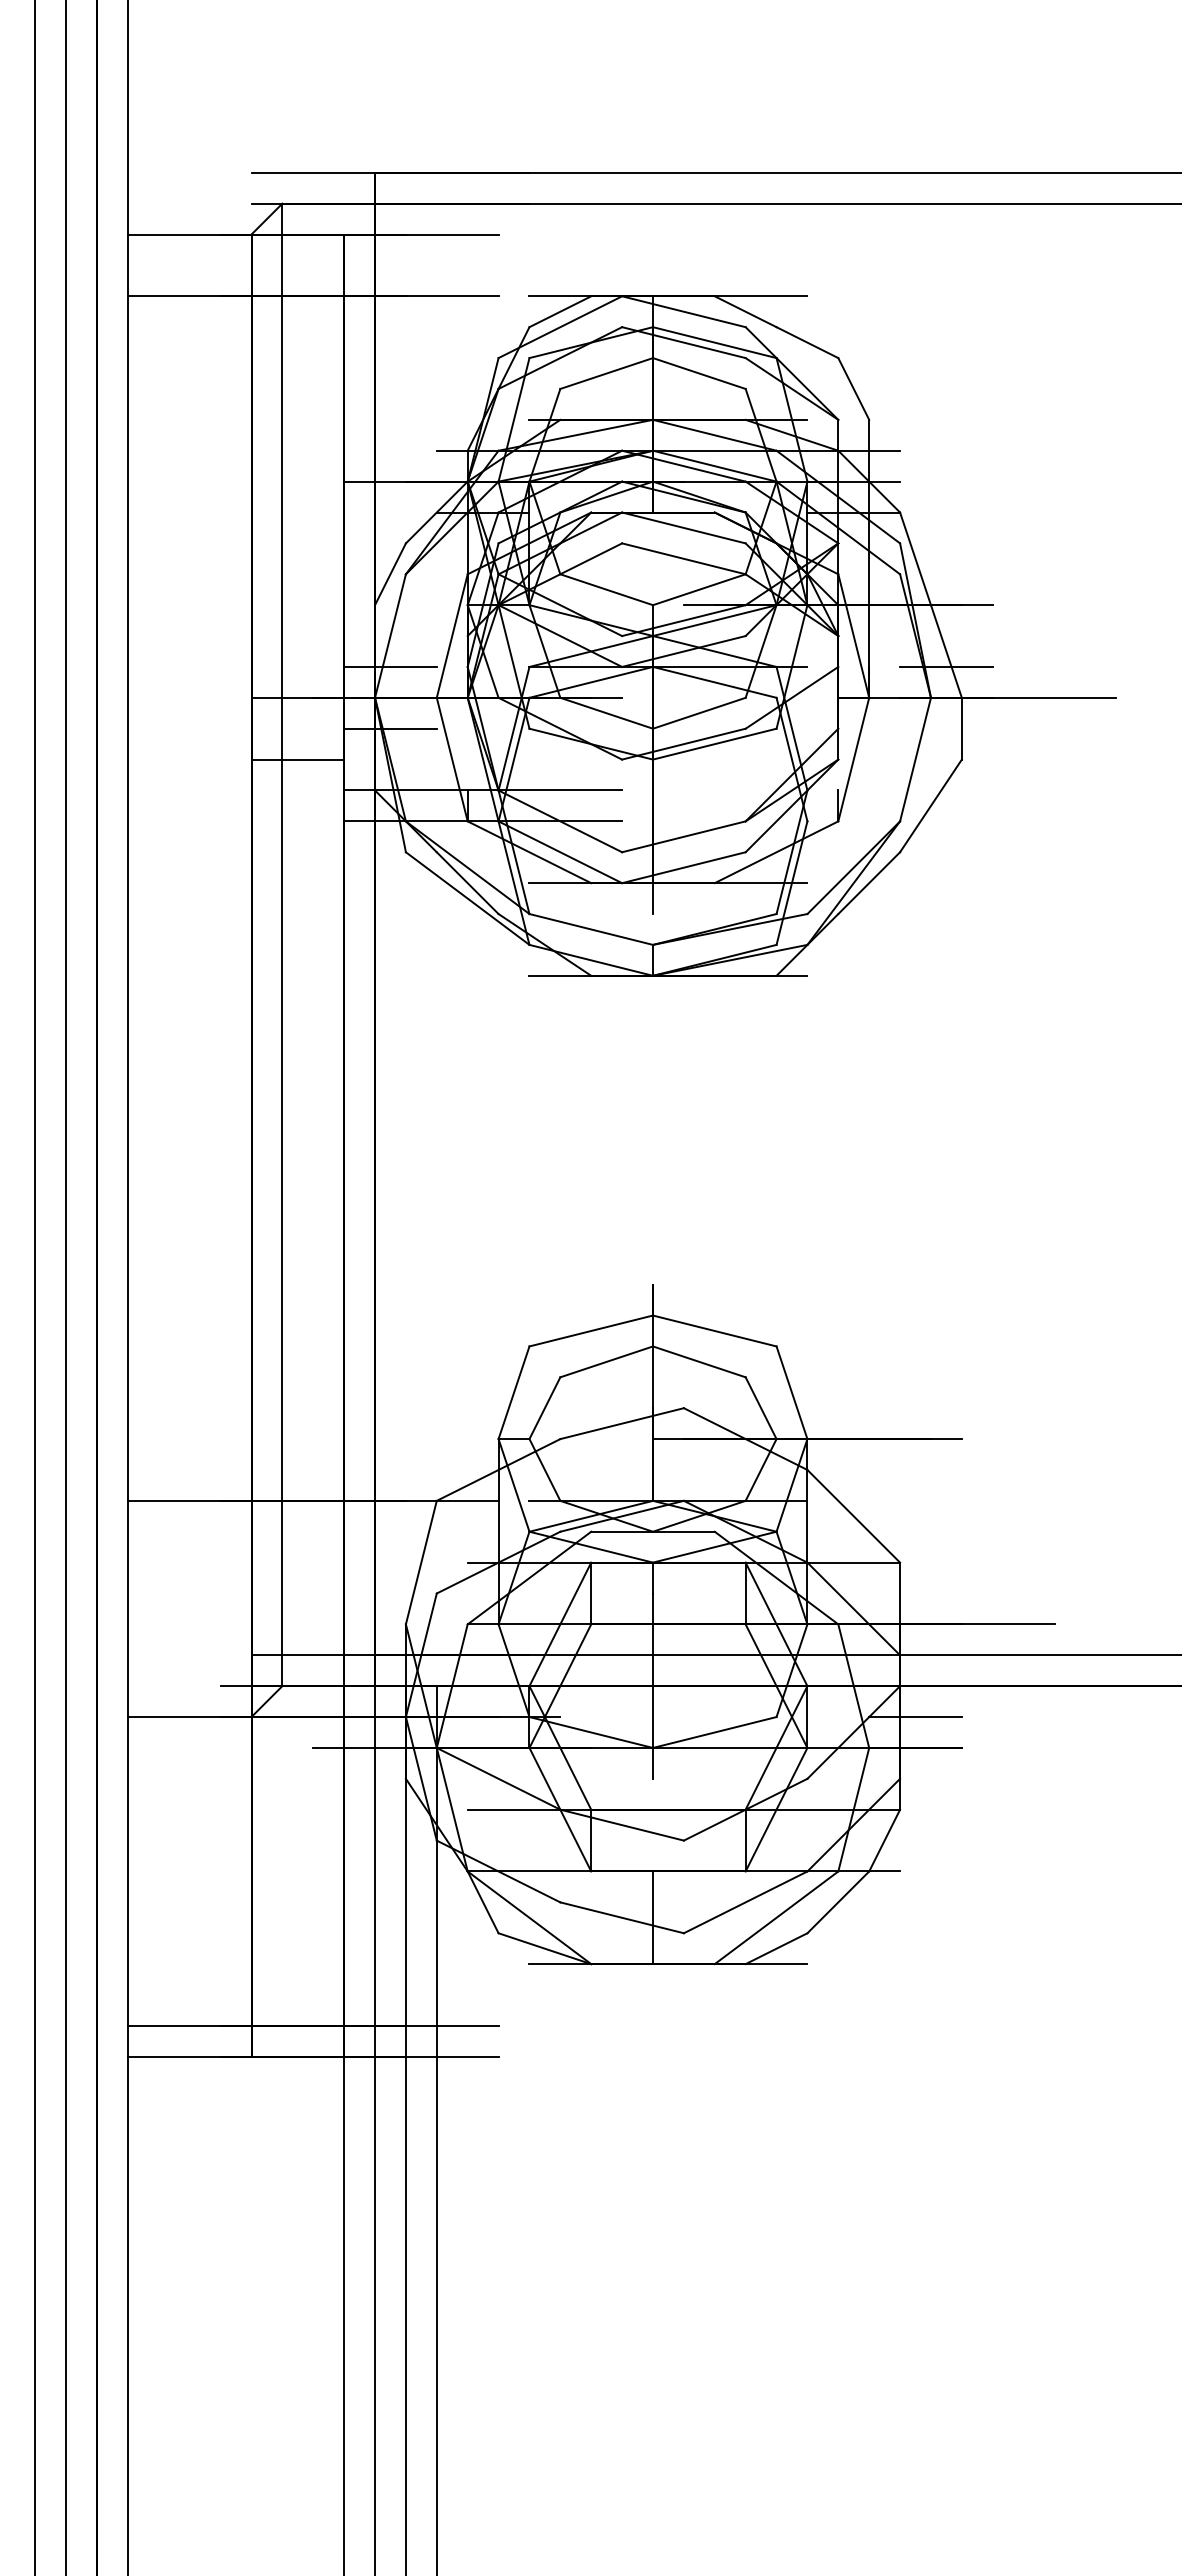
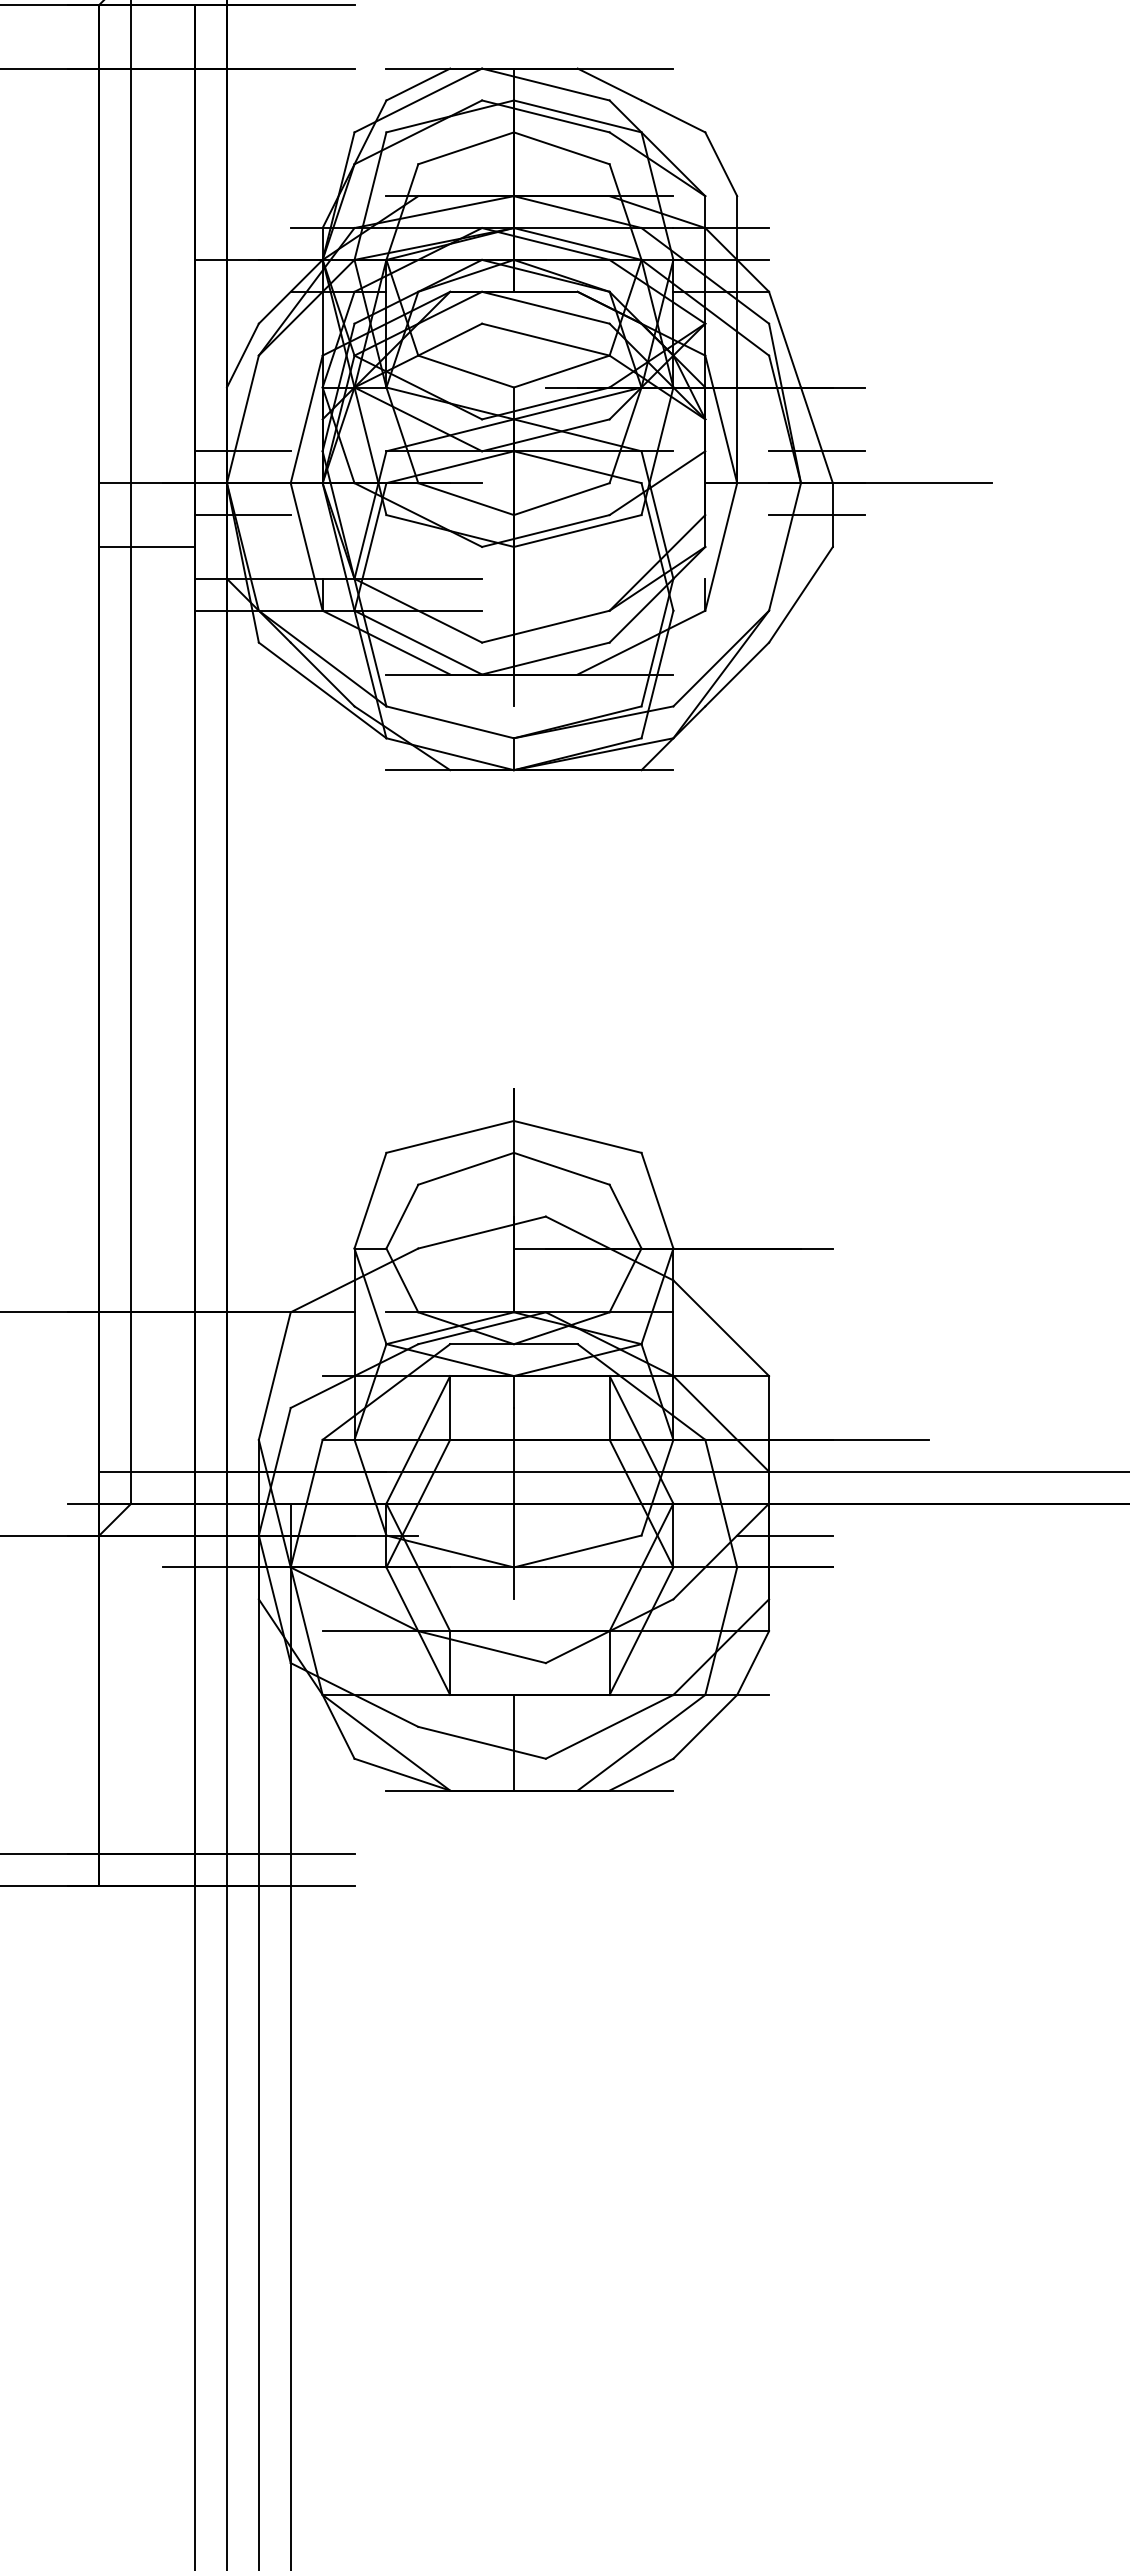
line: (946, 728) -> (817, 514), added

